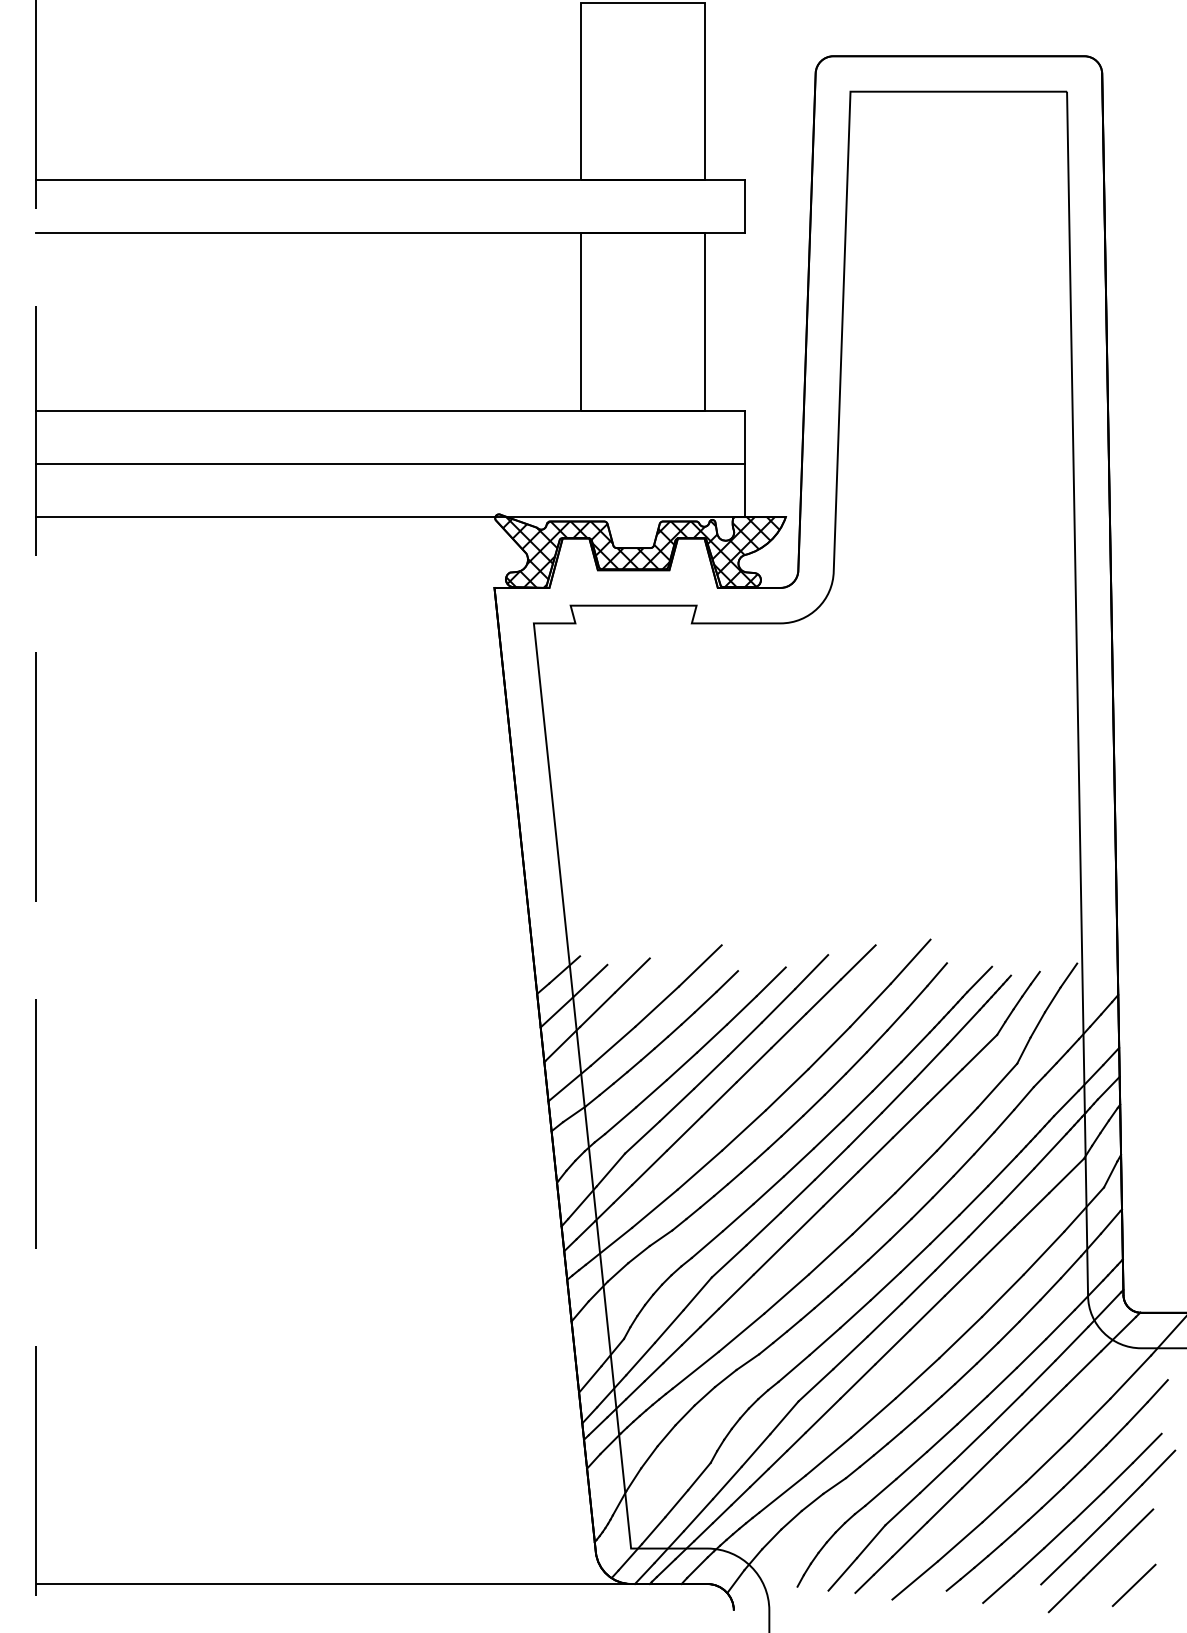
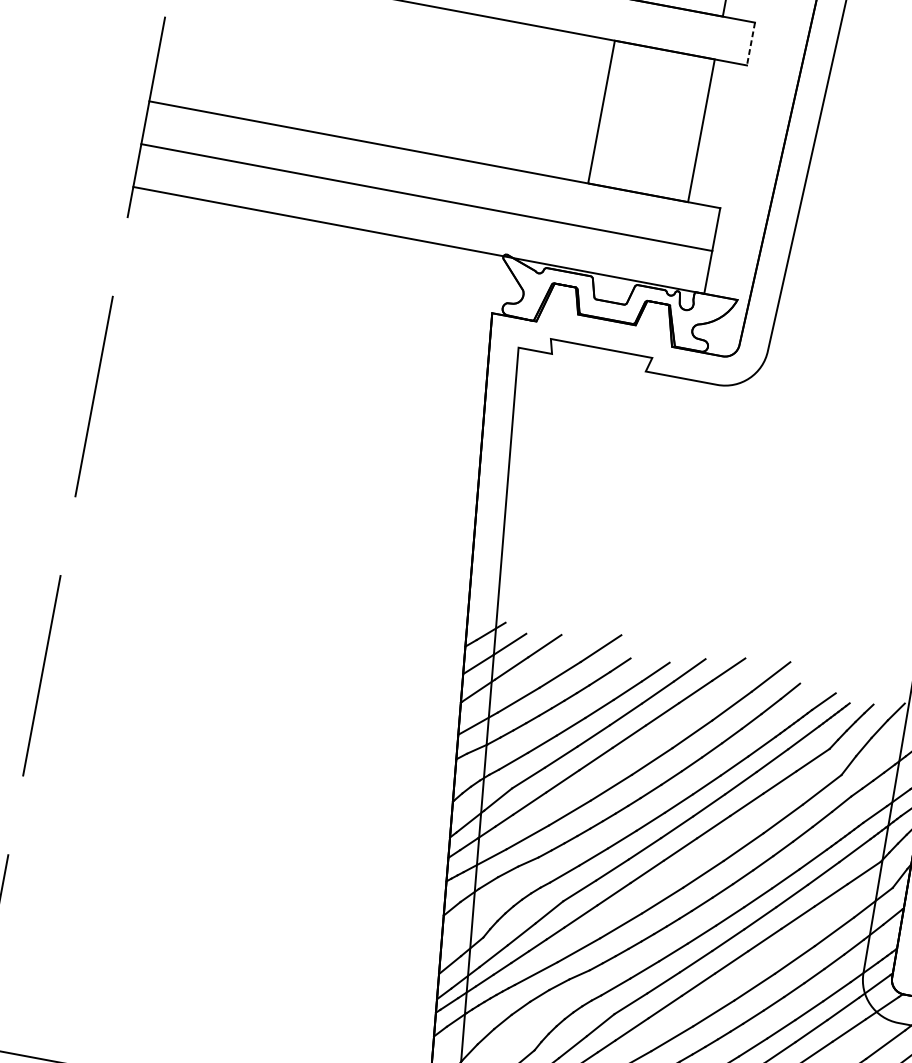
line: (744, 206) -> (751, 43), solid -> dashed
hatch: (641, 551) -> (616, 306), removed

